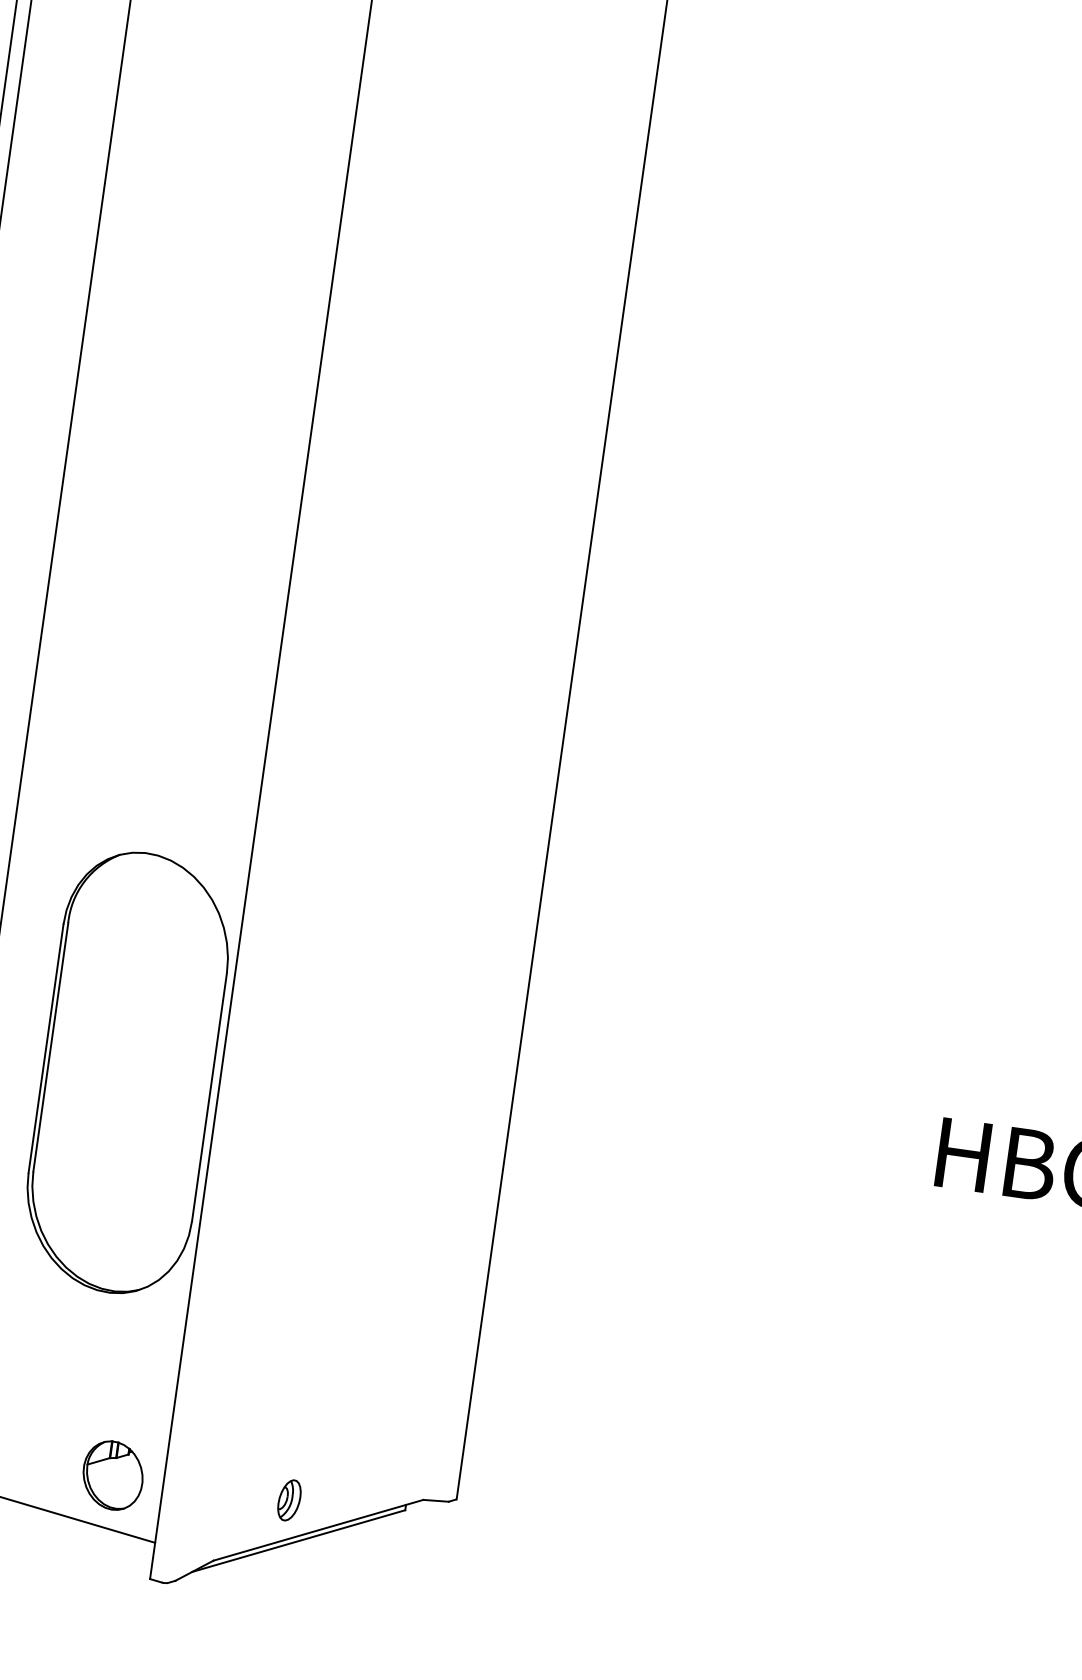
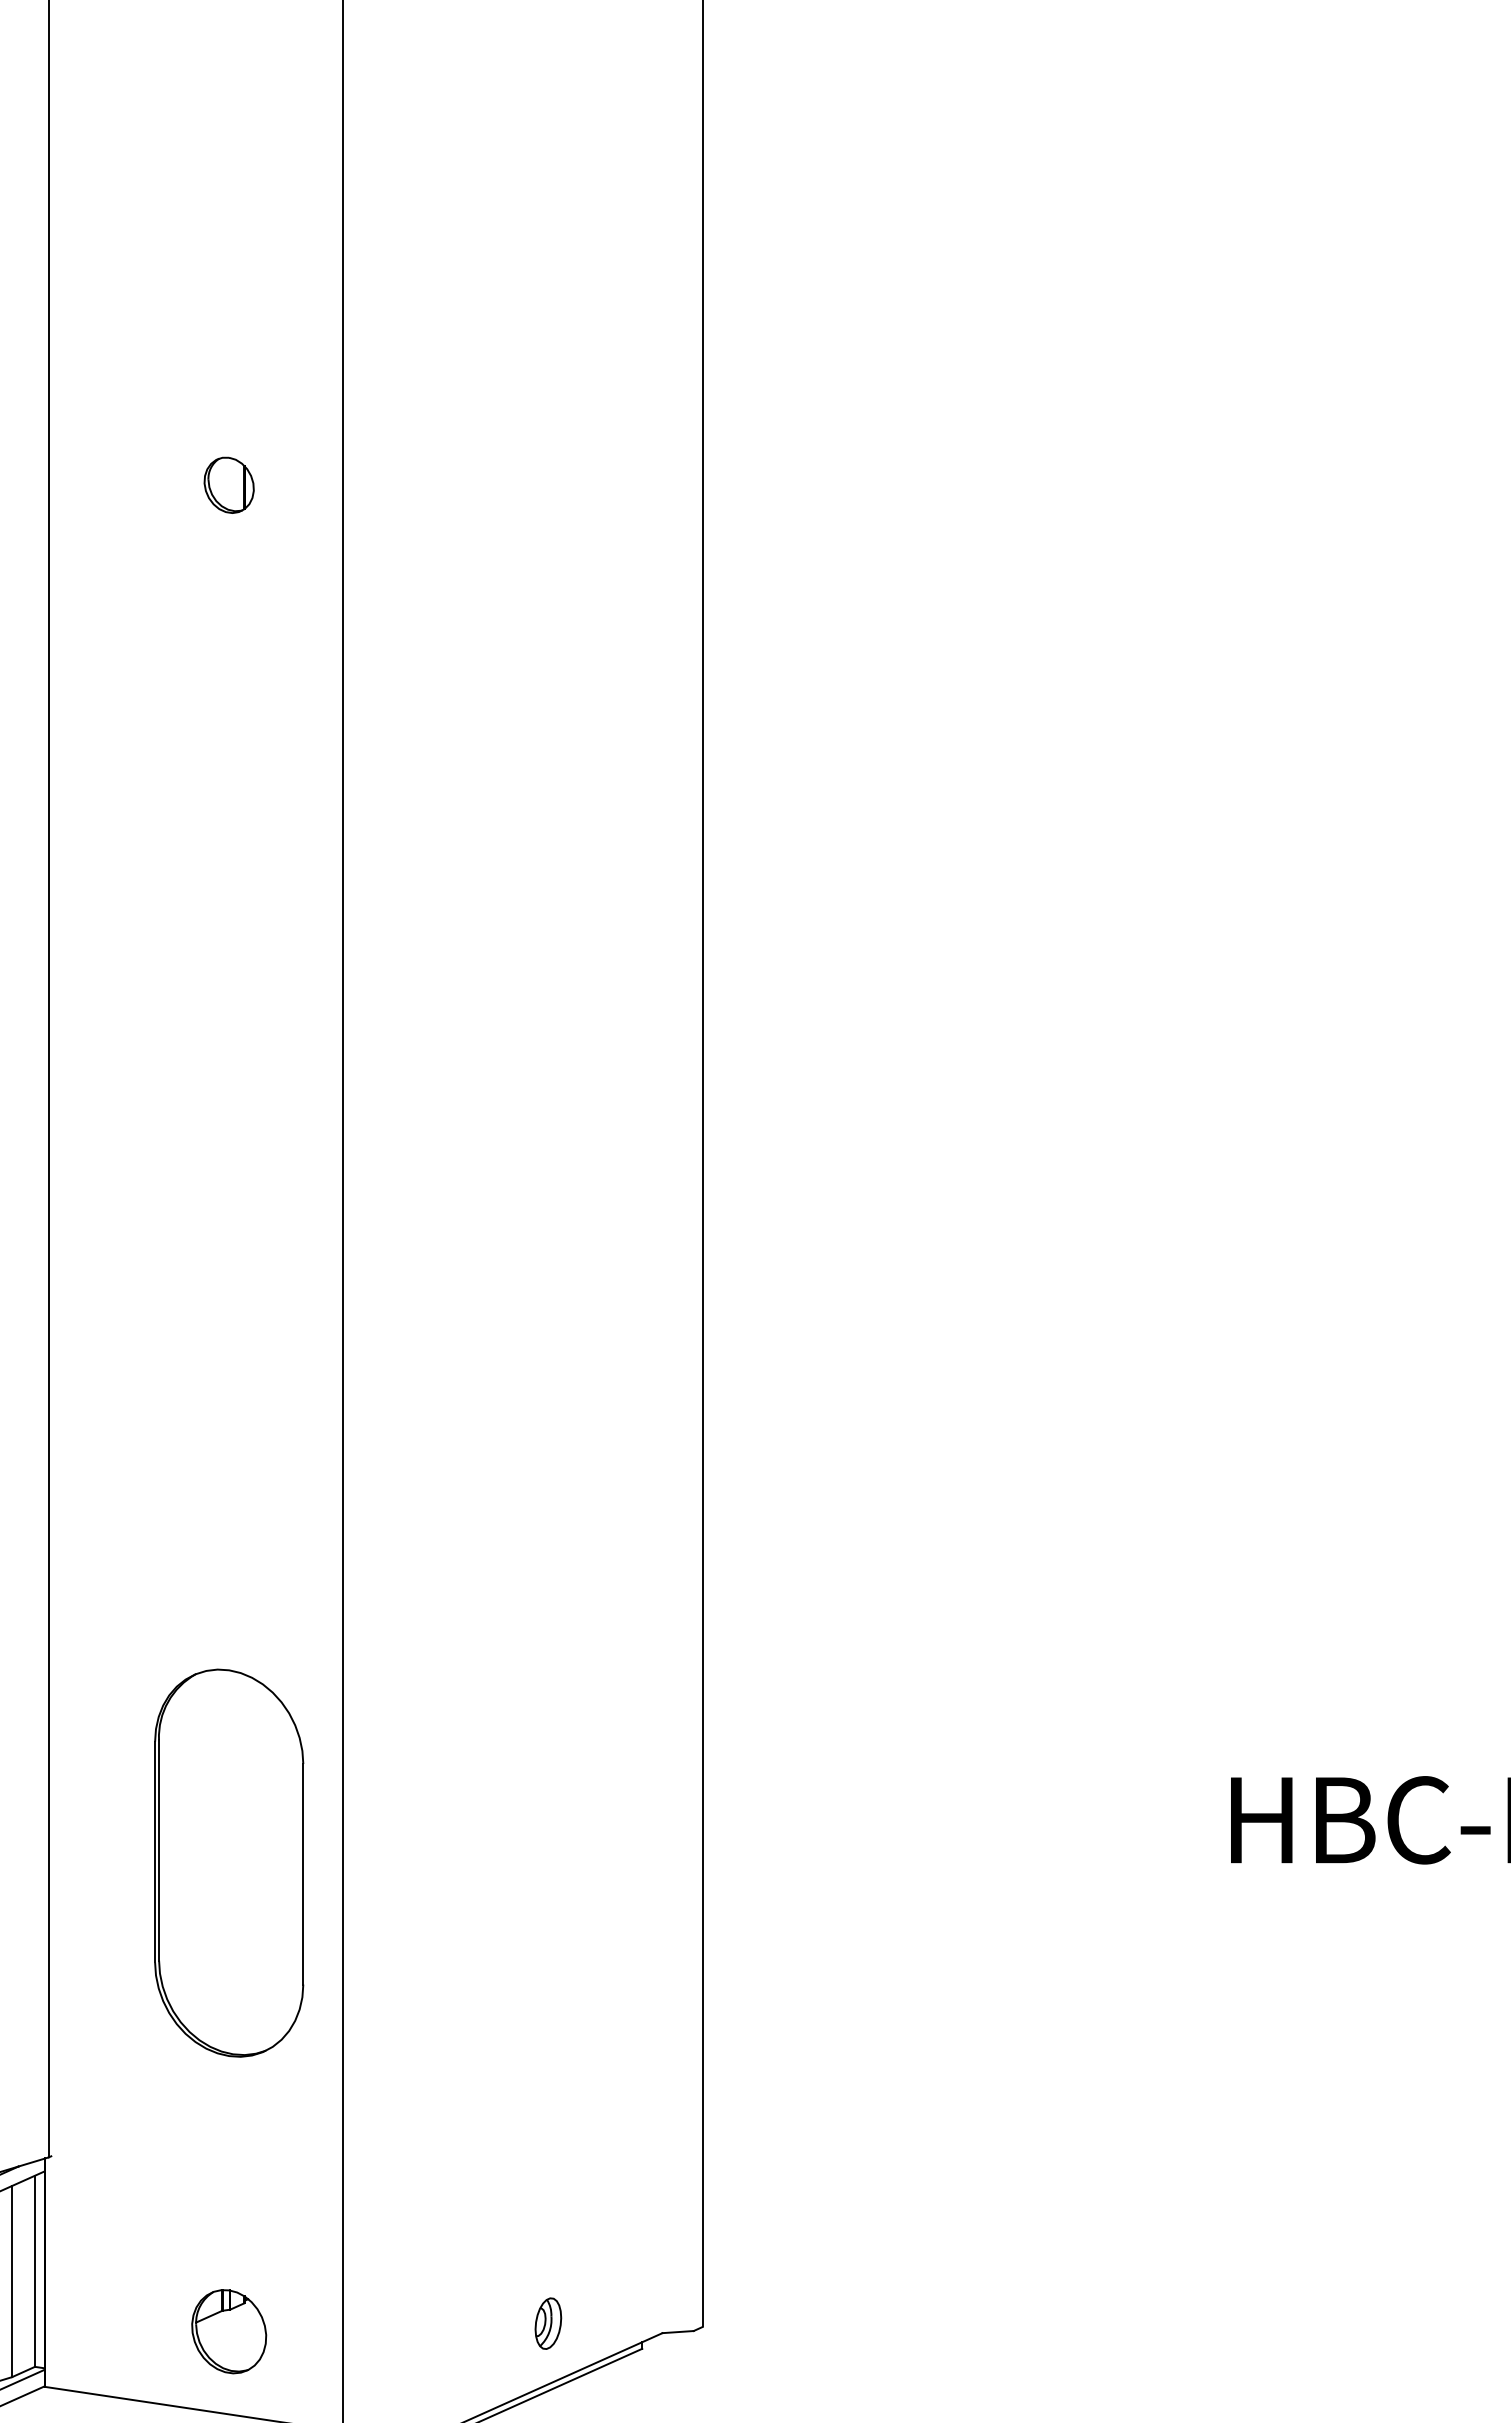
part: (128, 1072) -> (229, 1862), size x0.71
part: (113, 1475) -> (229, 2331), moved
part: (289, 1500) -> (548, 2323), moved

